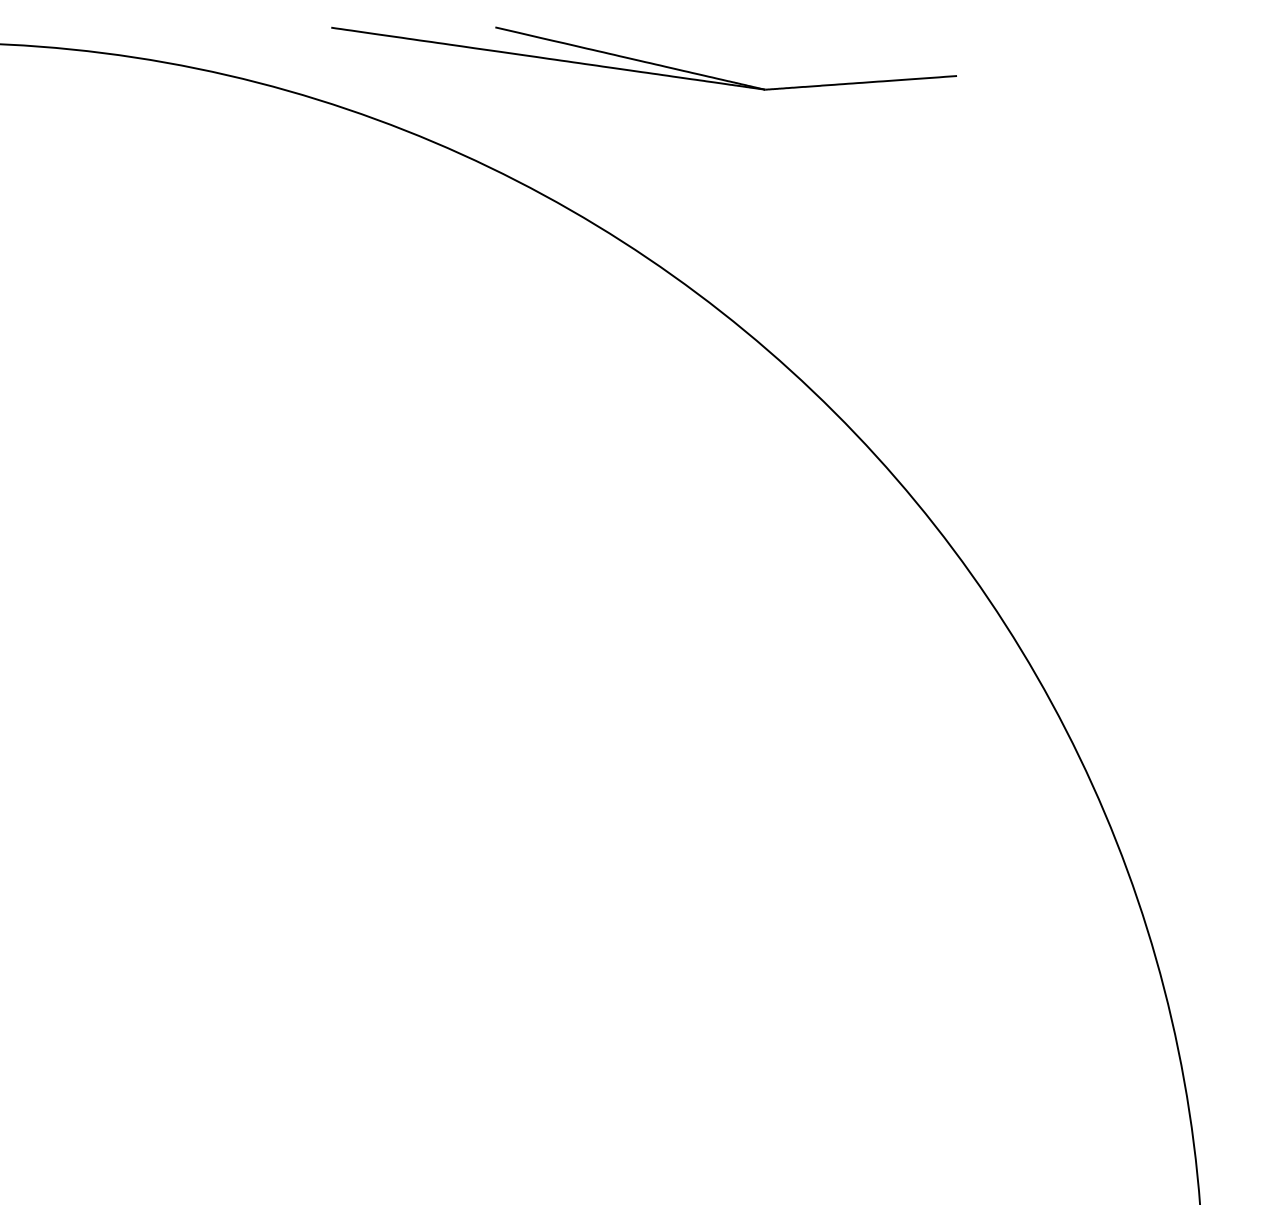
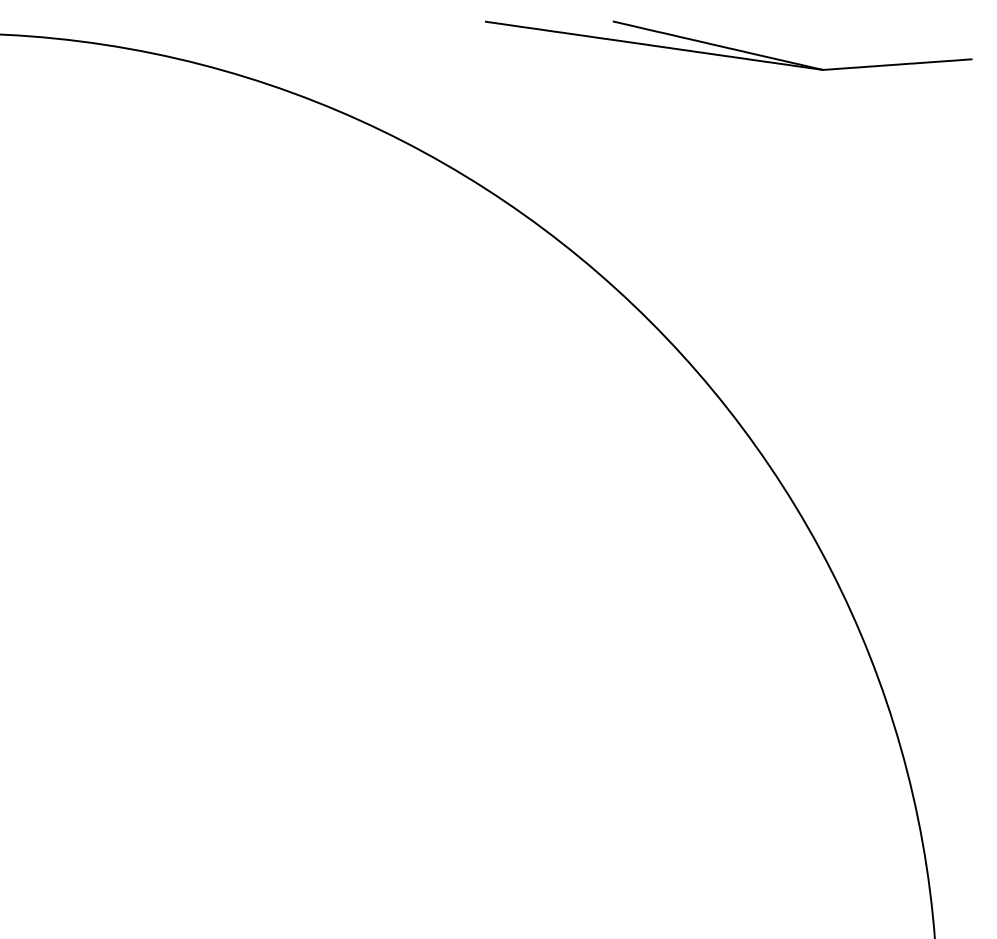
part: (643, 58) -> (728, 45), moved

